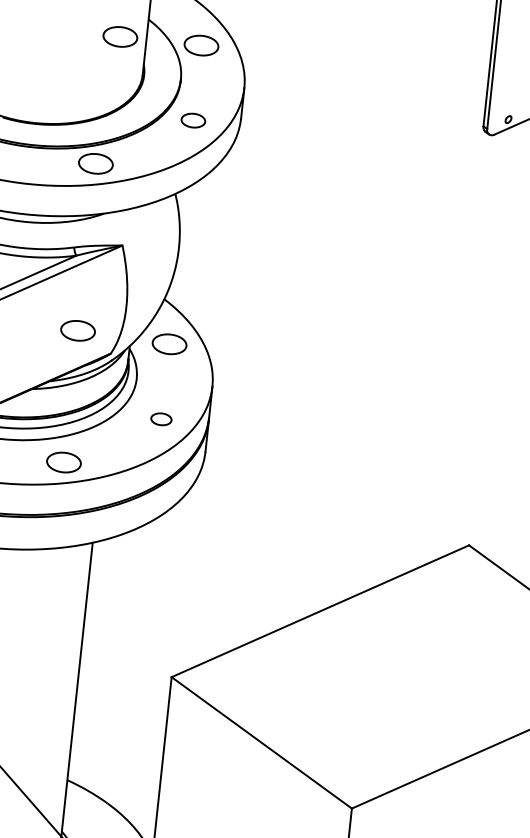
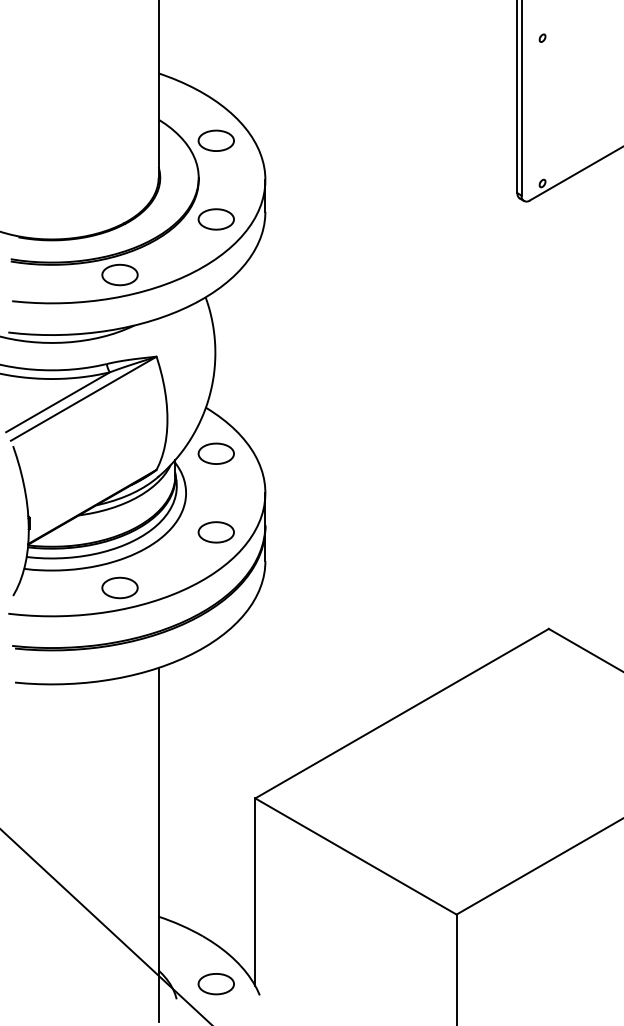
part: (119, 36) -> (130, 140), removed
part: (192, 120) -> (215, 219), size x1.43
part: (77, 330) -> (119, 449), removed
part: (160, 419) -> (215, 532), size x1.67

